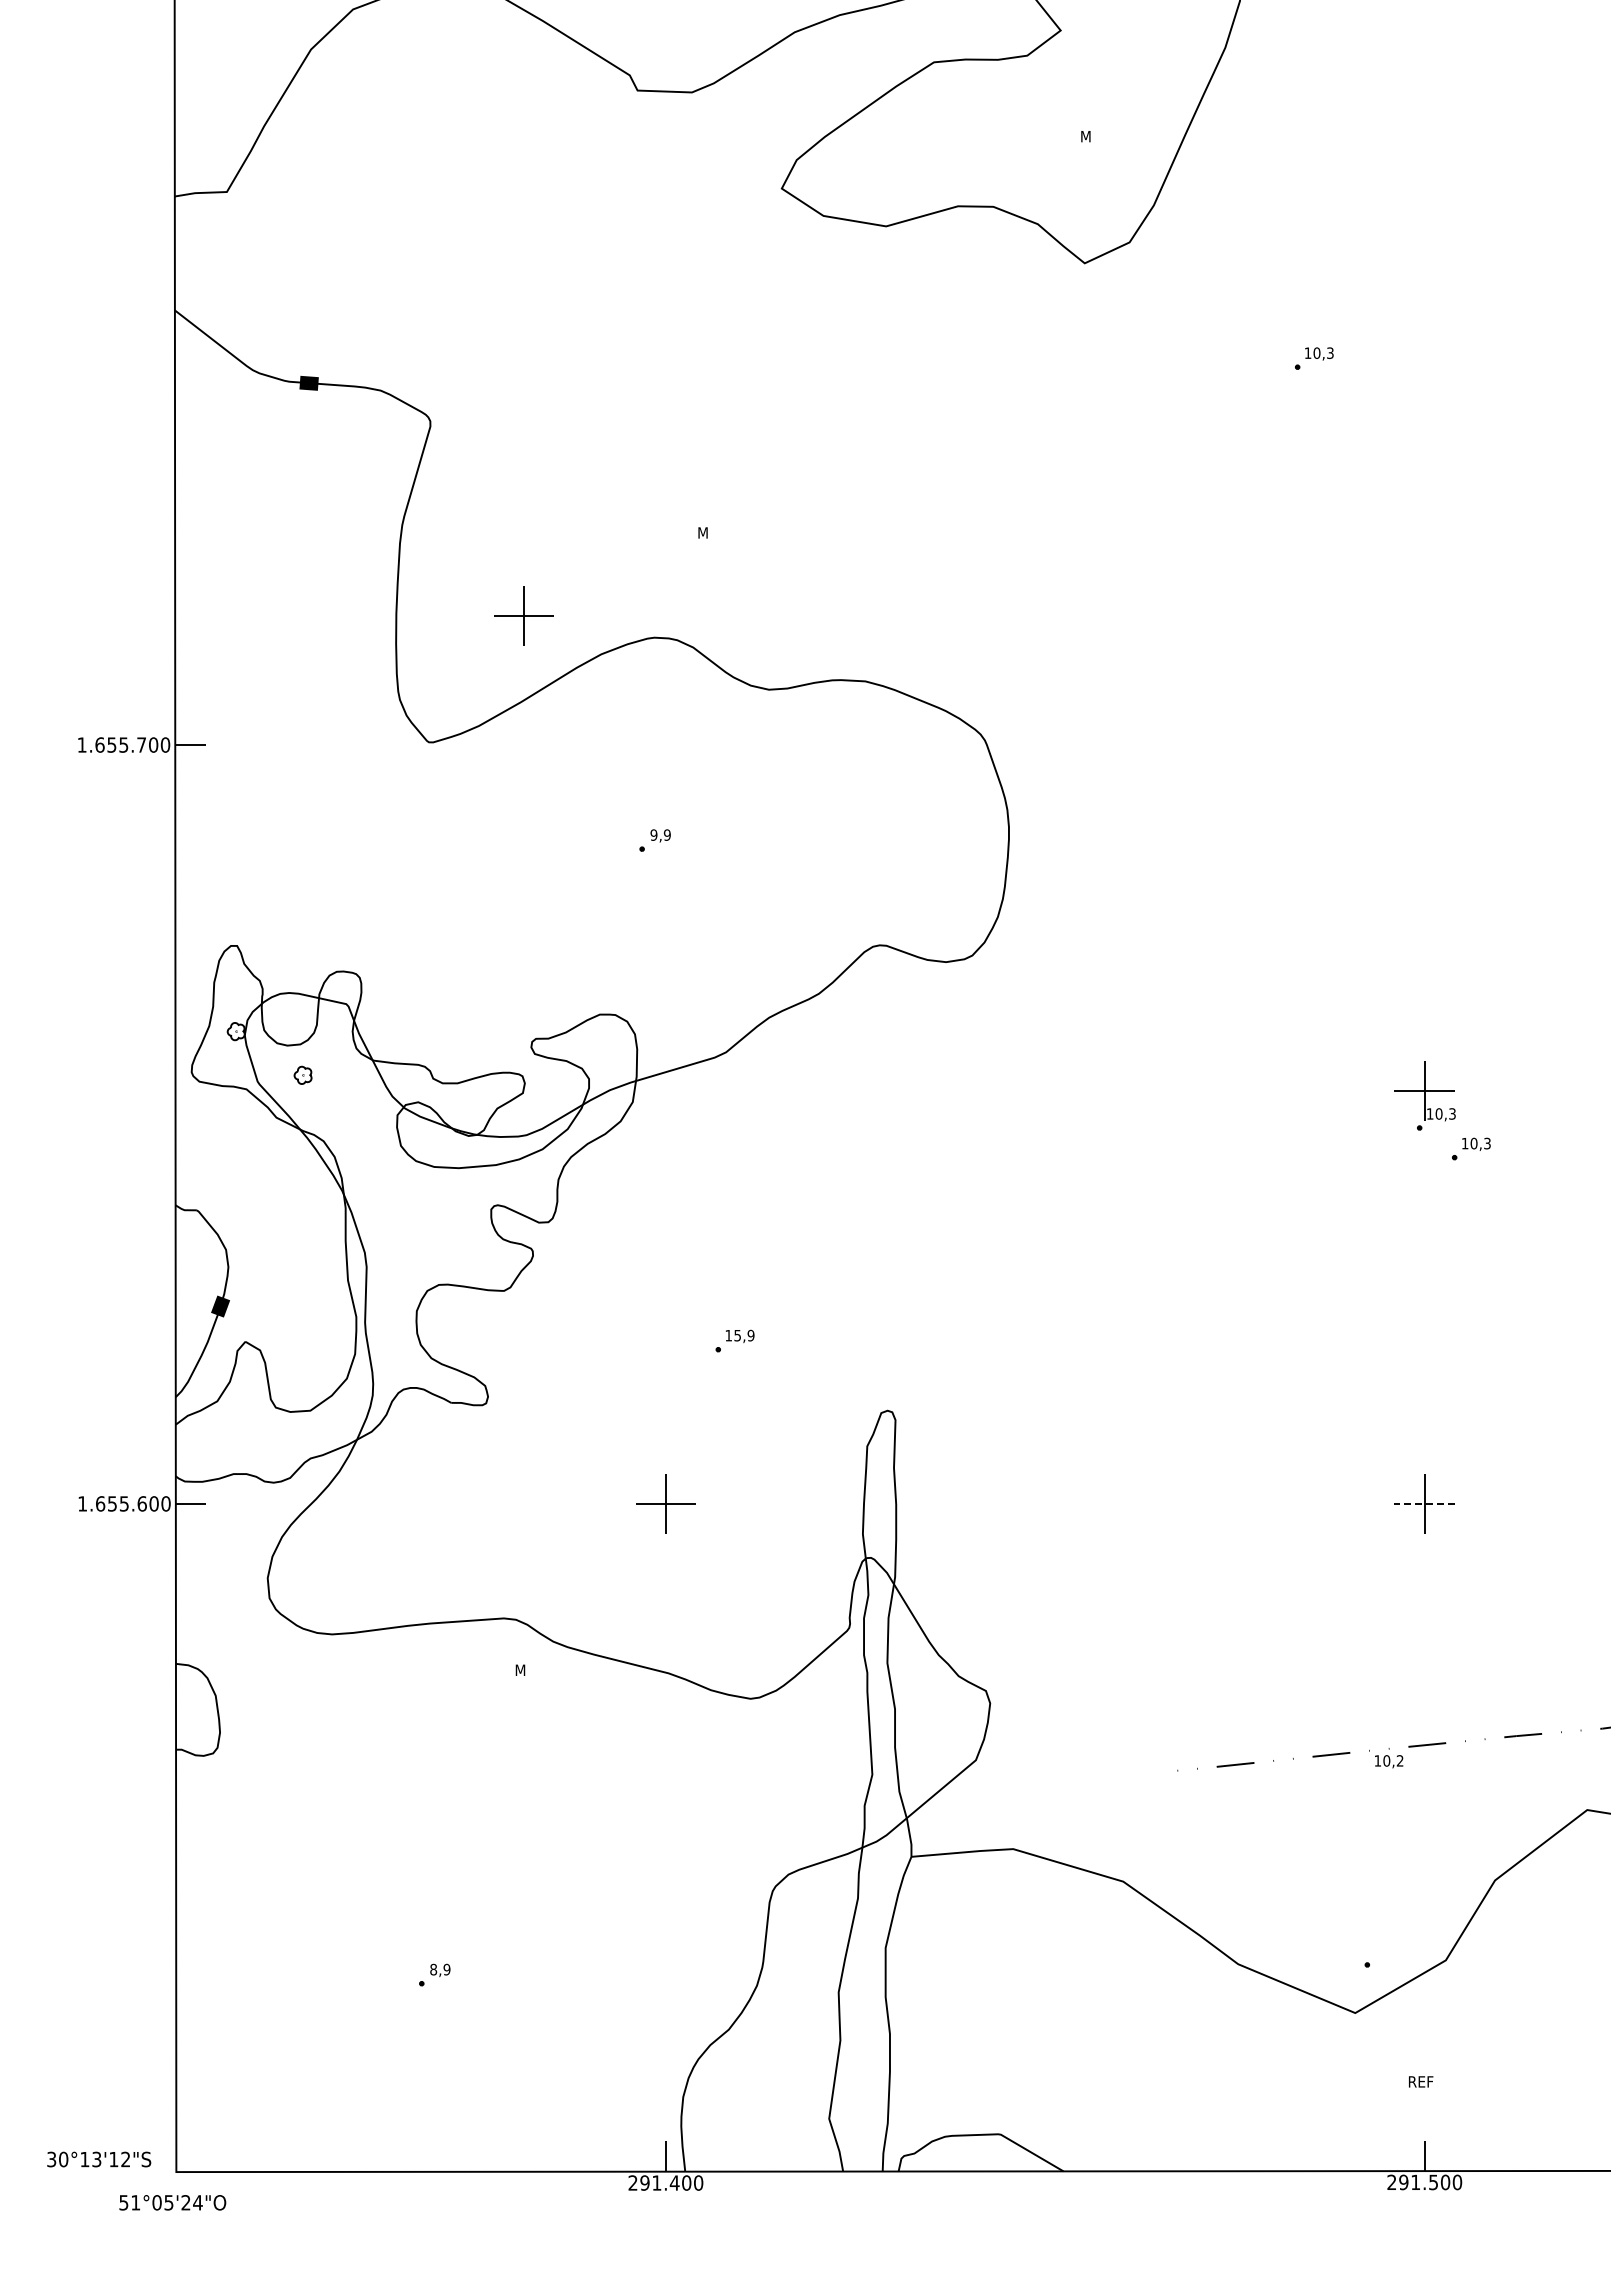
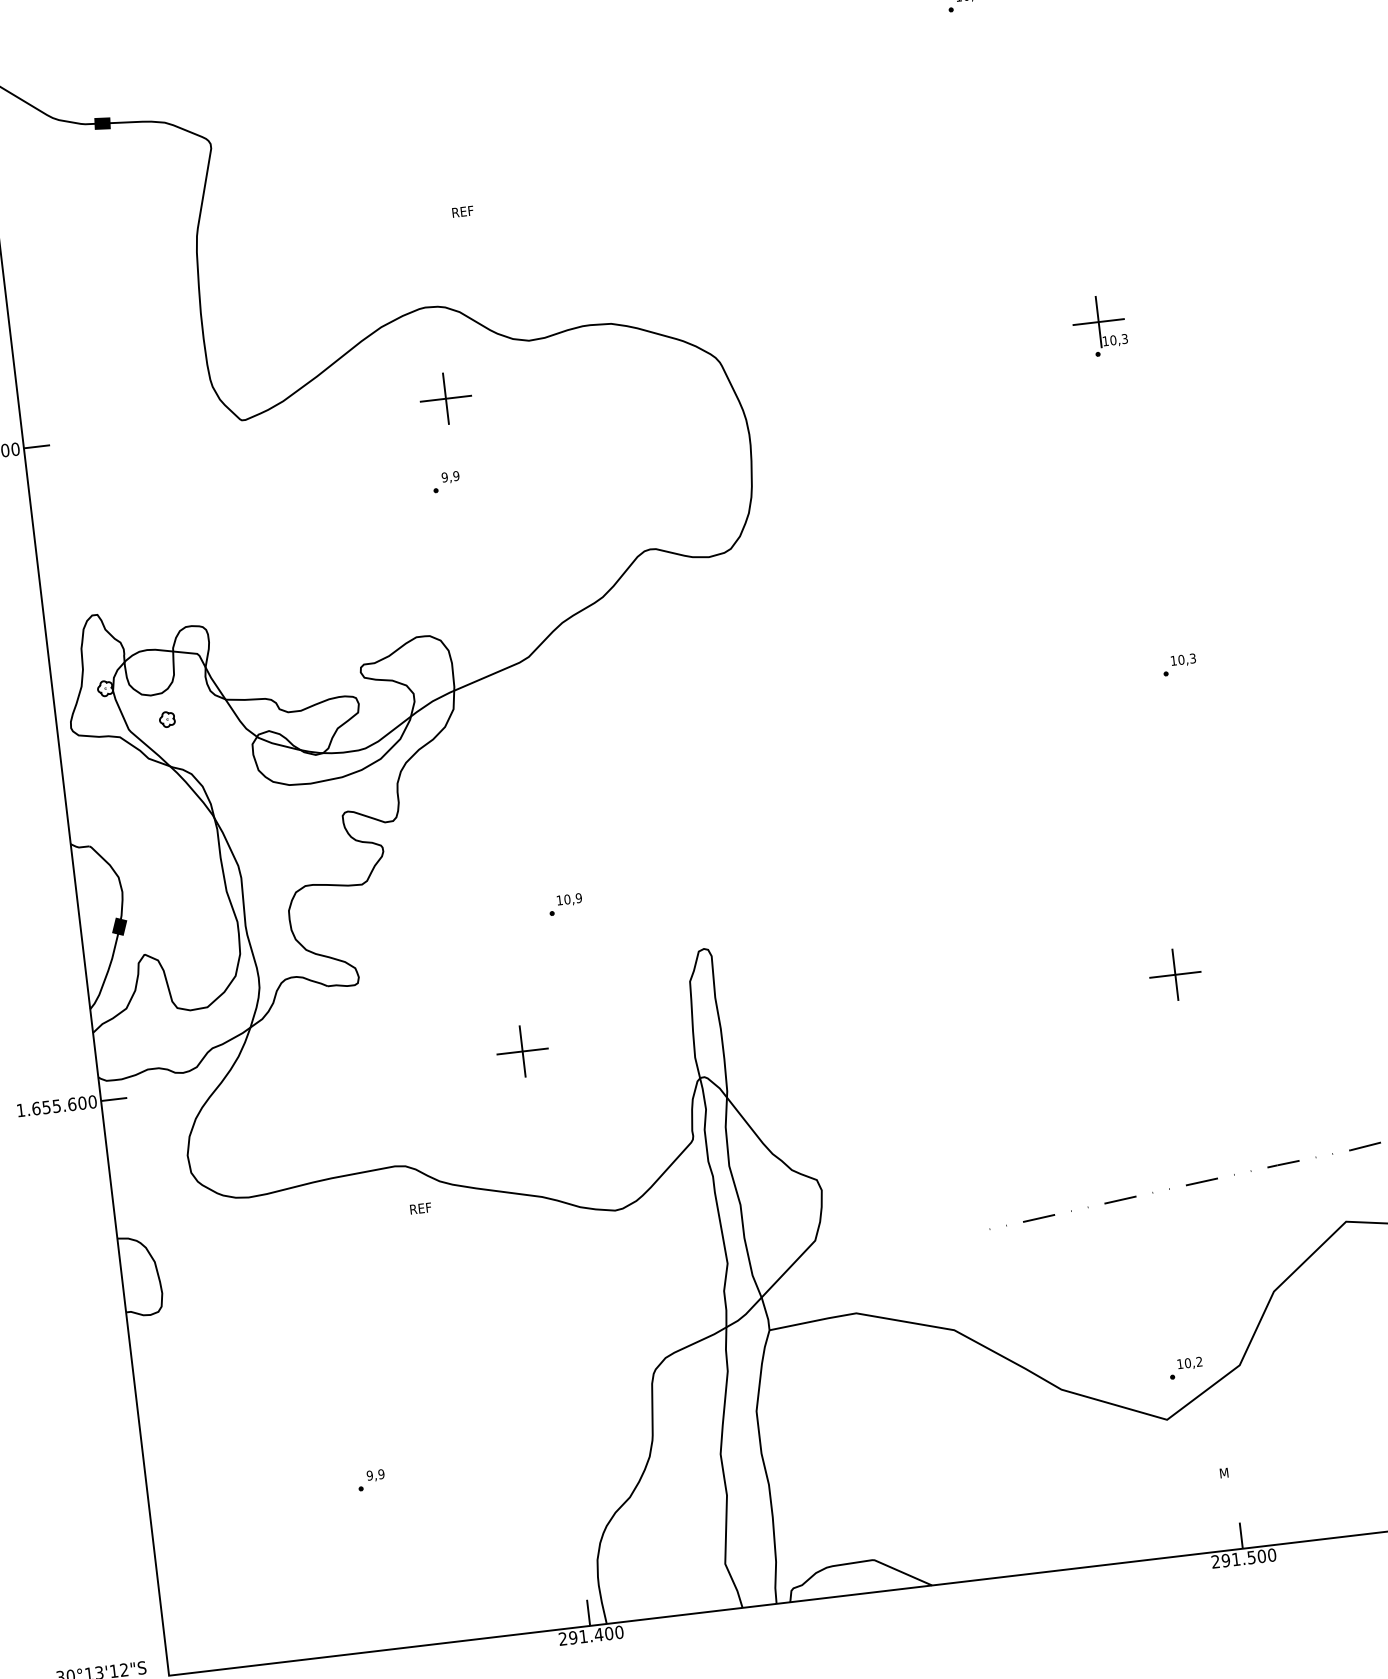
text: (710, 532) -> (462, 211), M -> REF
part: (523, 615) -> (445, 398), moved
part: (1424, 1095) -> (1098, 325), moved
text: (737, 1335) -> (567, 899), 15,9 -> 10,9
line: (1424, 1503) -> (1175, 974), dashed -> solid
text: (528, 1669) -> (421, 1207), M -> REF
text: (1389, 1761) -> (1190, 1363), moved
text: (433, 1969) -> (369, 1475), 8,9 -> 9,9
text: (1421, 2081) -> (1230, 1471), REF -> M

